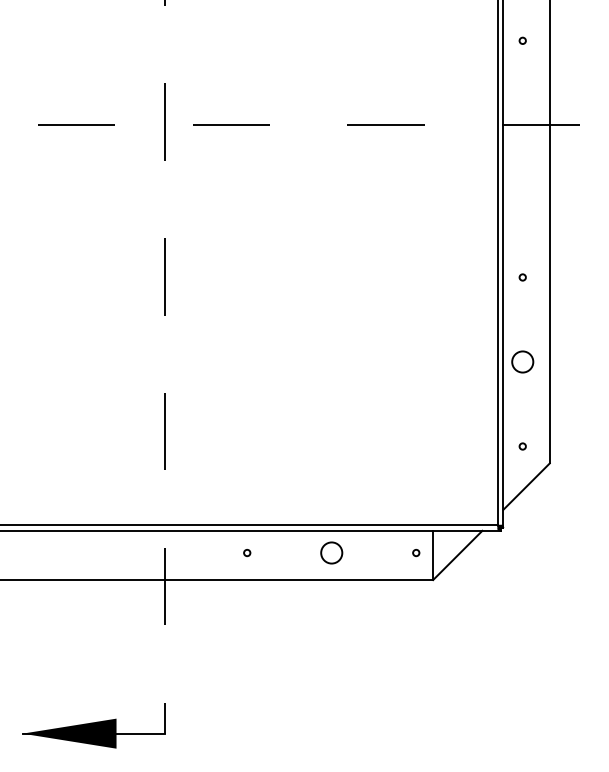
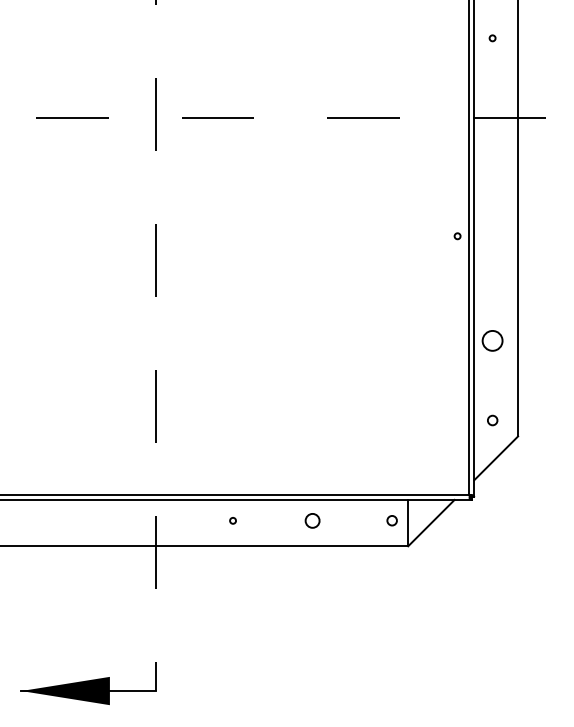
circle: (522, 277) -> (457, 236), moved
circle: (522, 446) -> (492, 420), size x1.6
circle: (331, 552) -> (312, 520), size x0.7
circle: (416, 552) -> (392, 520), size x1.6

